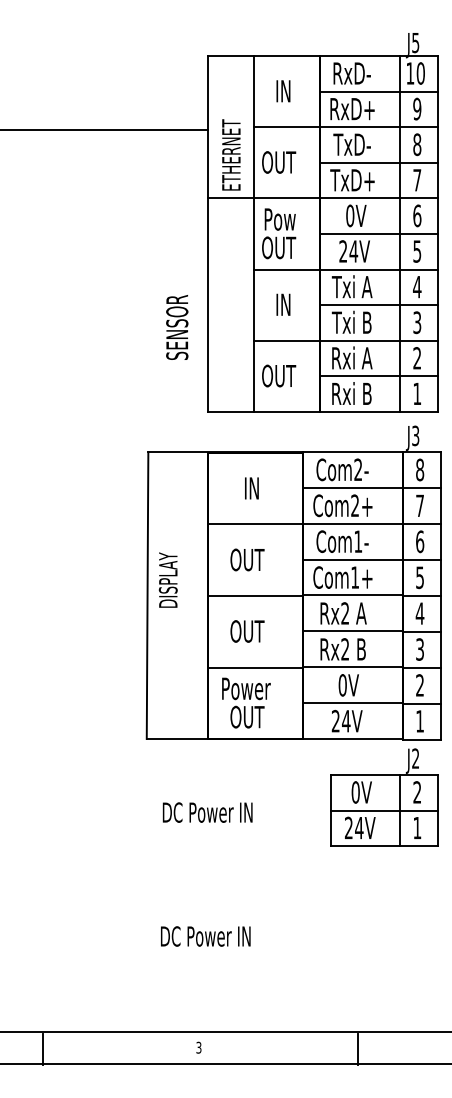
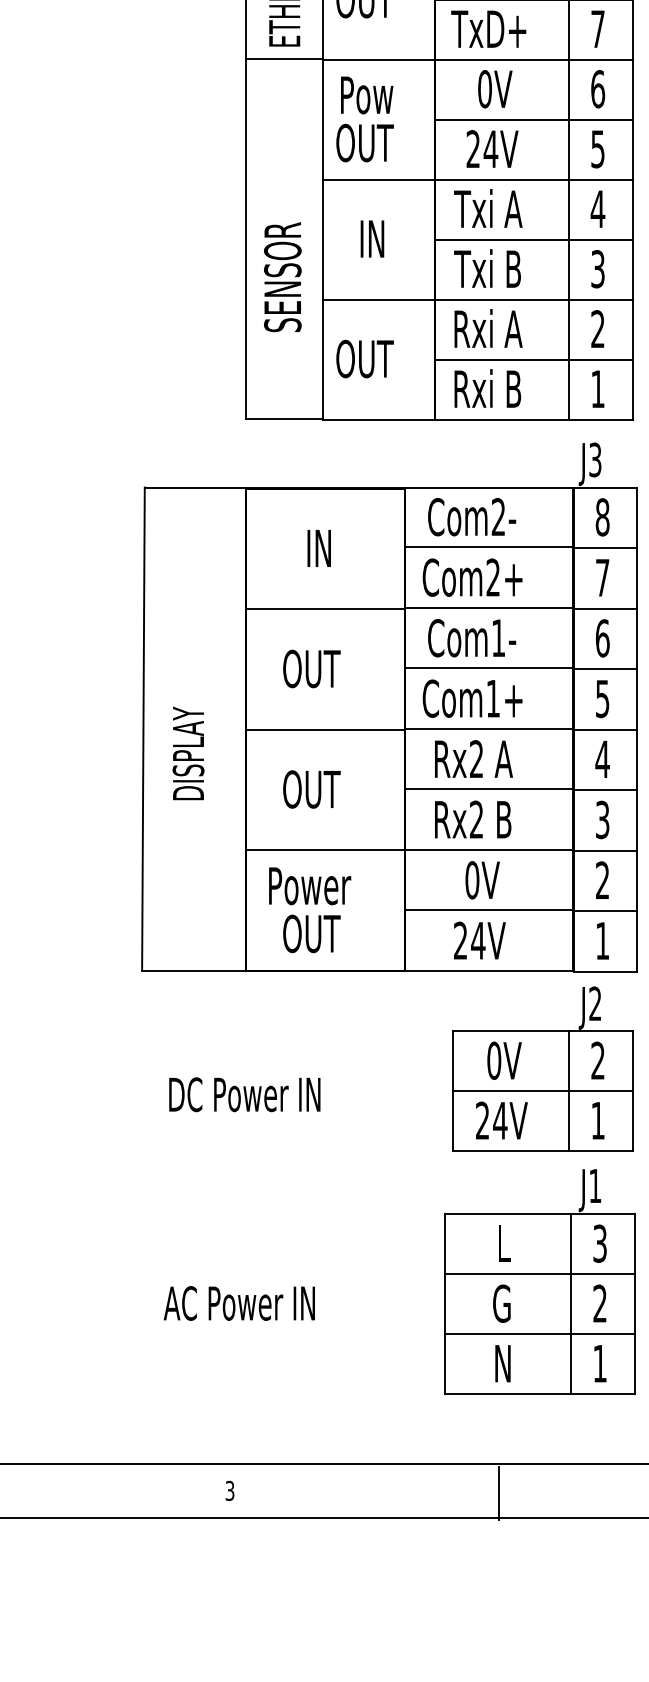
text: (177, 327) -> (283, 277), moved
part: (167, 579) -> (187, 752), moved
part: (382, 923) -> (539, 1281), added
text: (204, 936) -> (239, 1303), DC Power IN -> AC Power IN

